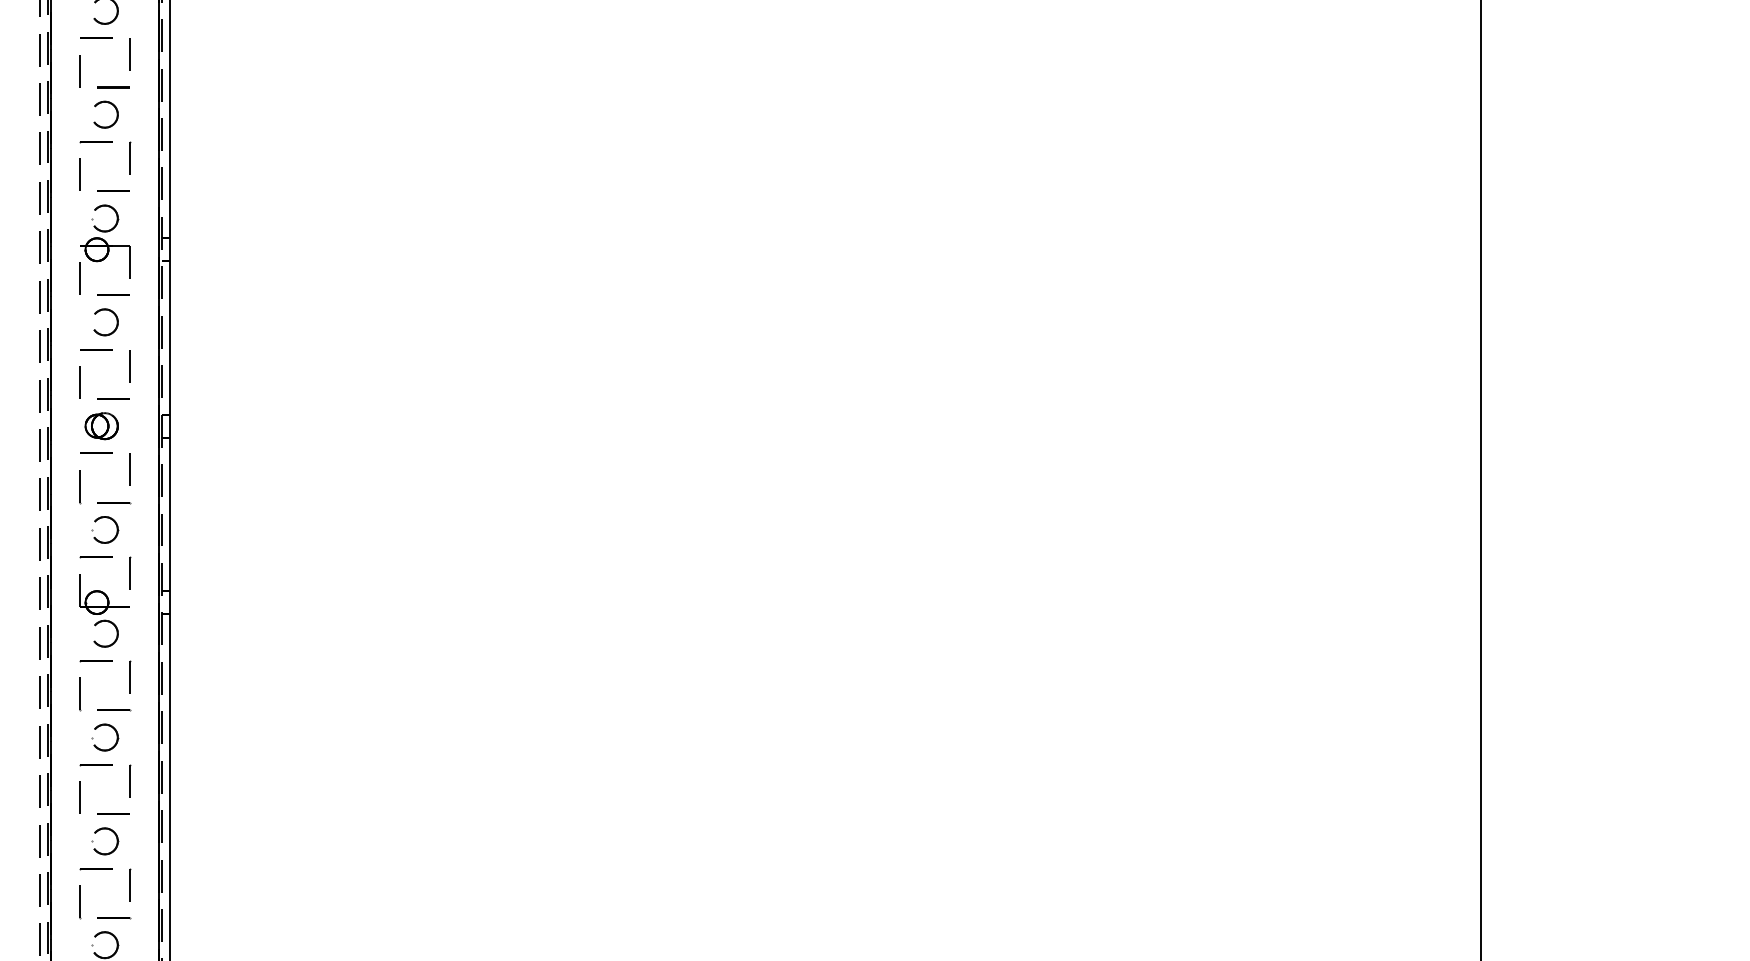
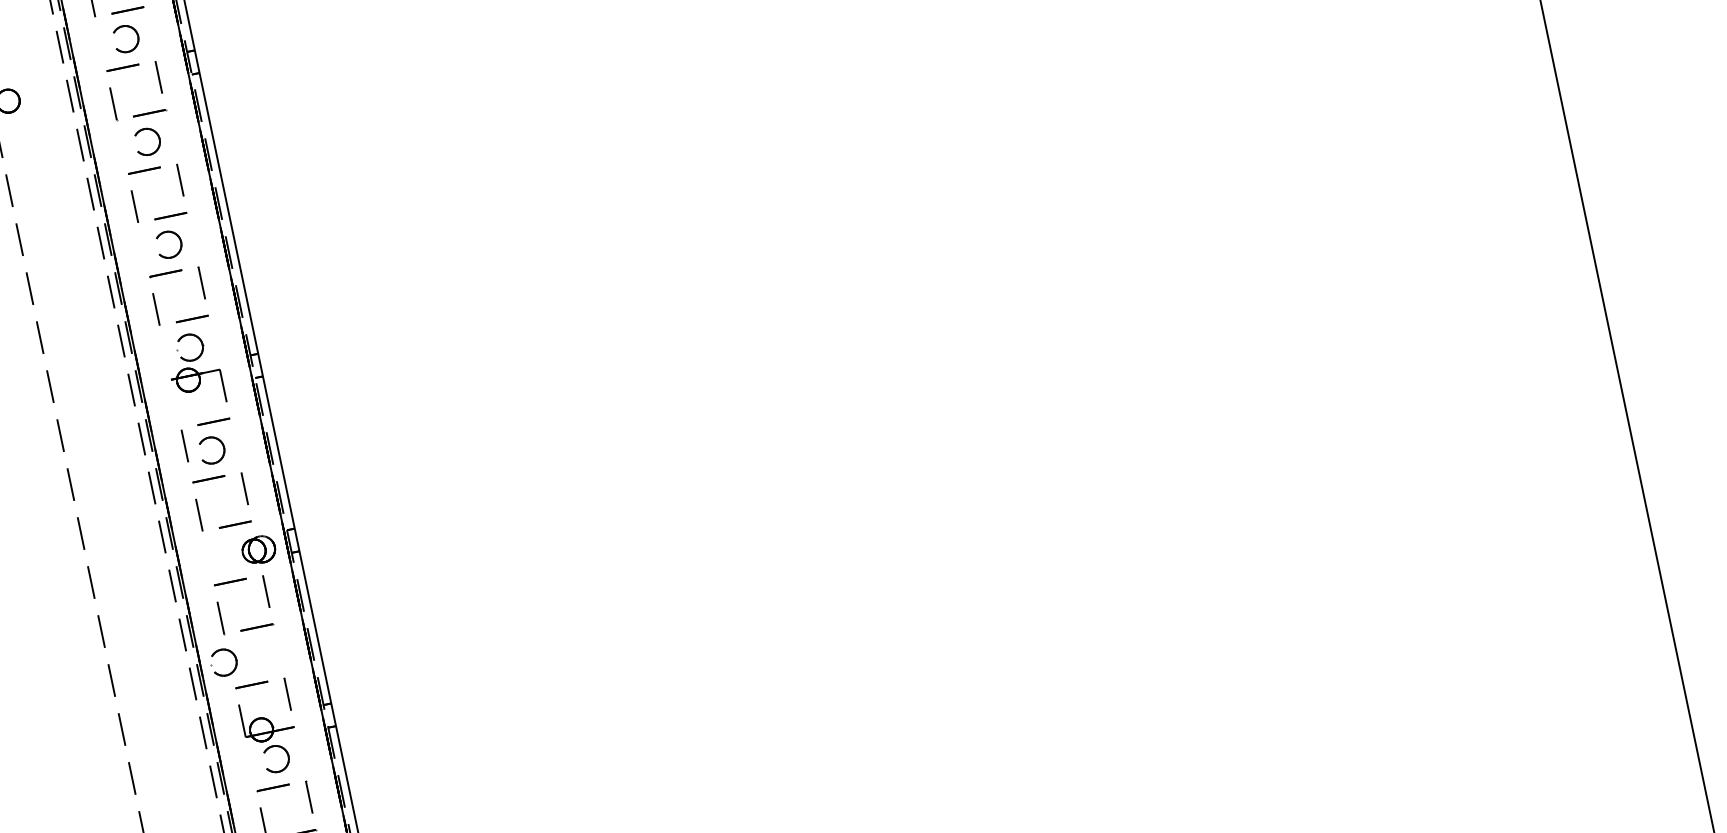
line: (79, 278) -> (184, 446), moved
part: (101, 426) -> (258, 550), moved
part: (111, 520) -> (228, 651), moved

